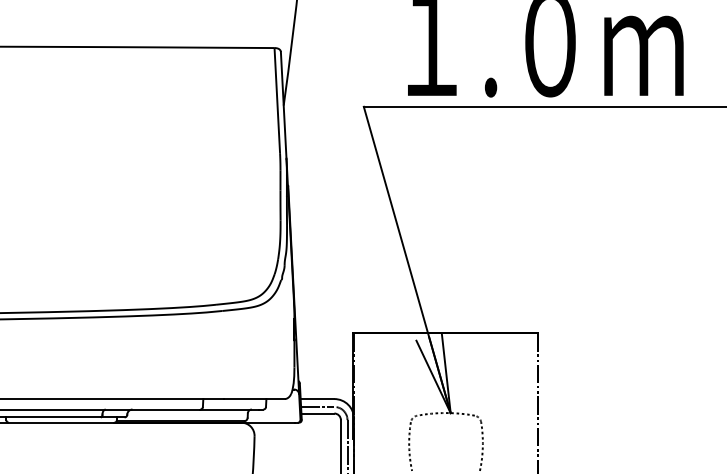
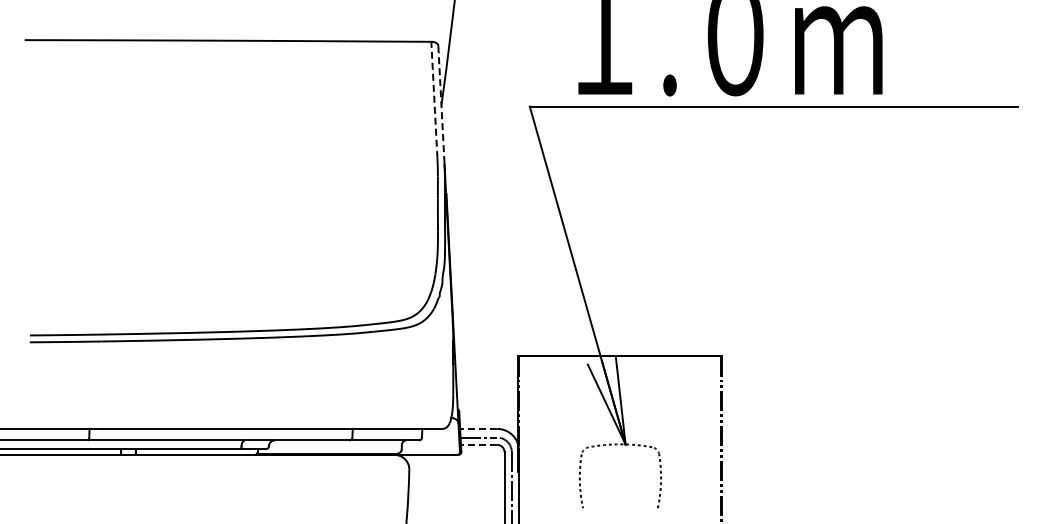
line: (277, 101) -> (434, 100), solid -> dashed
line: (283, 105) -> (441, 105), solid -> dashed
line: (317, 398) -> (478, 428), solid -> dashed
line: (317, 413) -> (478, 444), solid -> dashed

